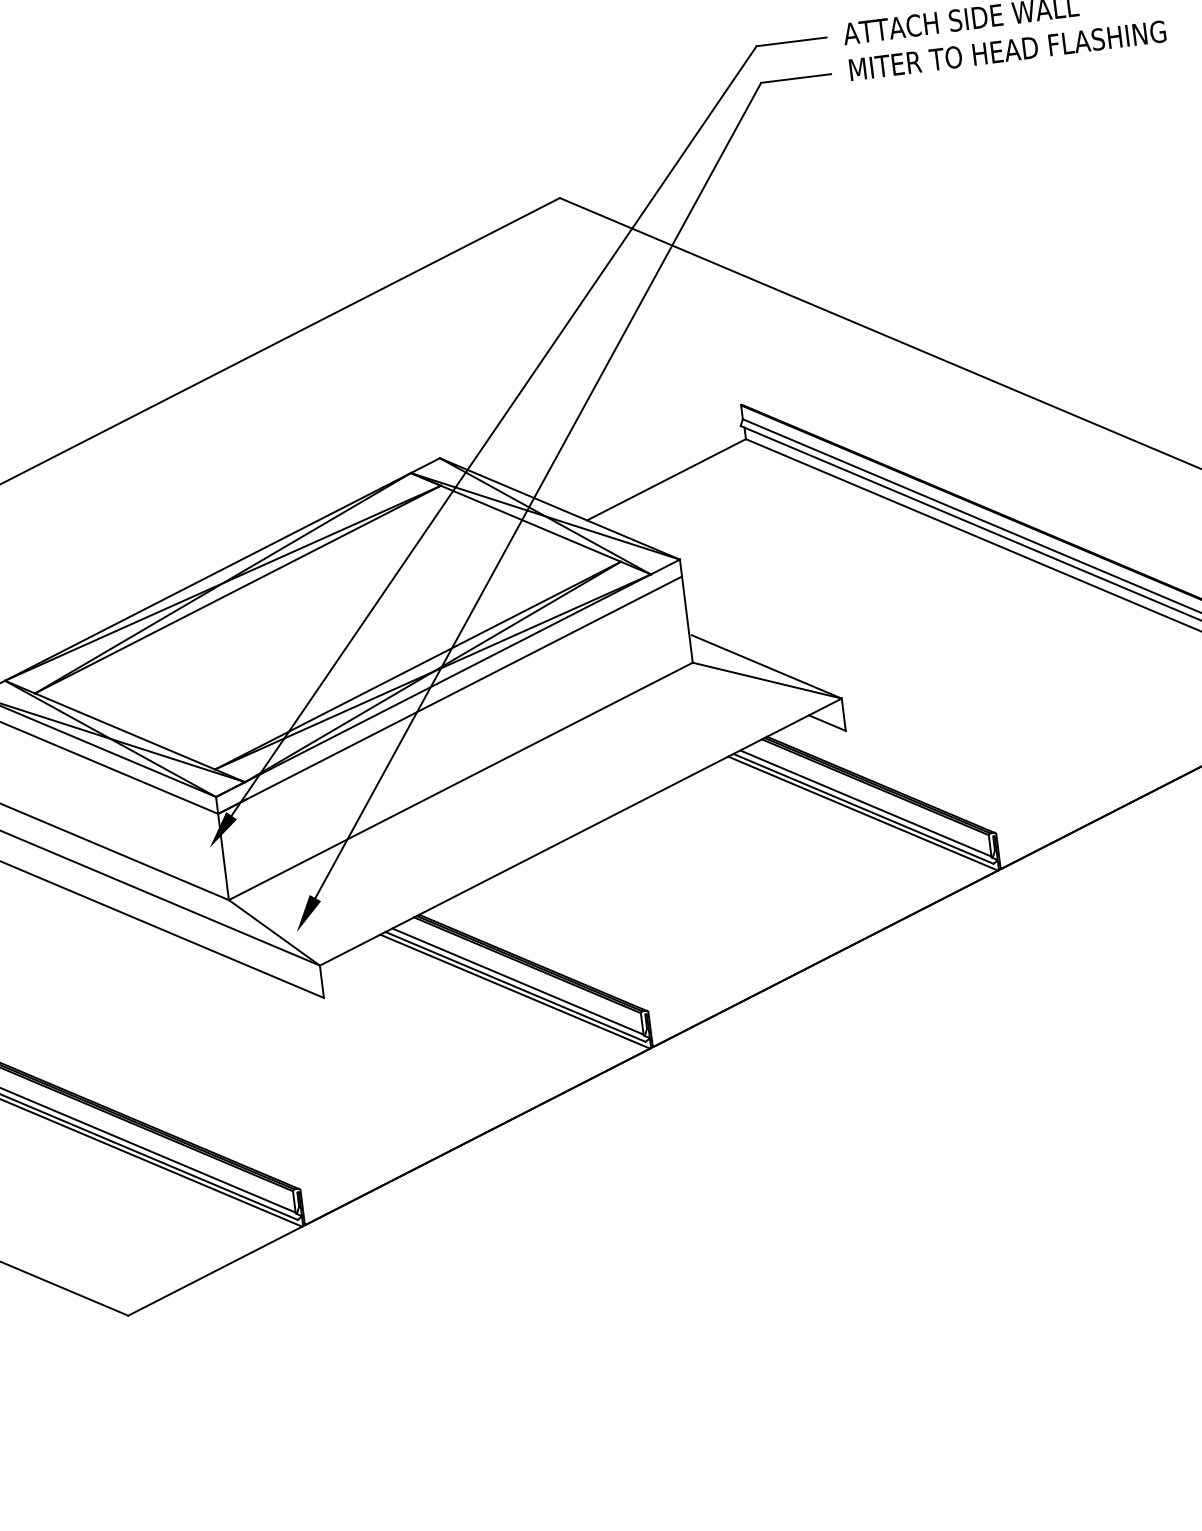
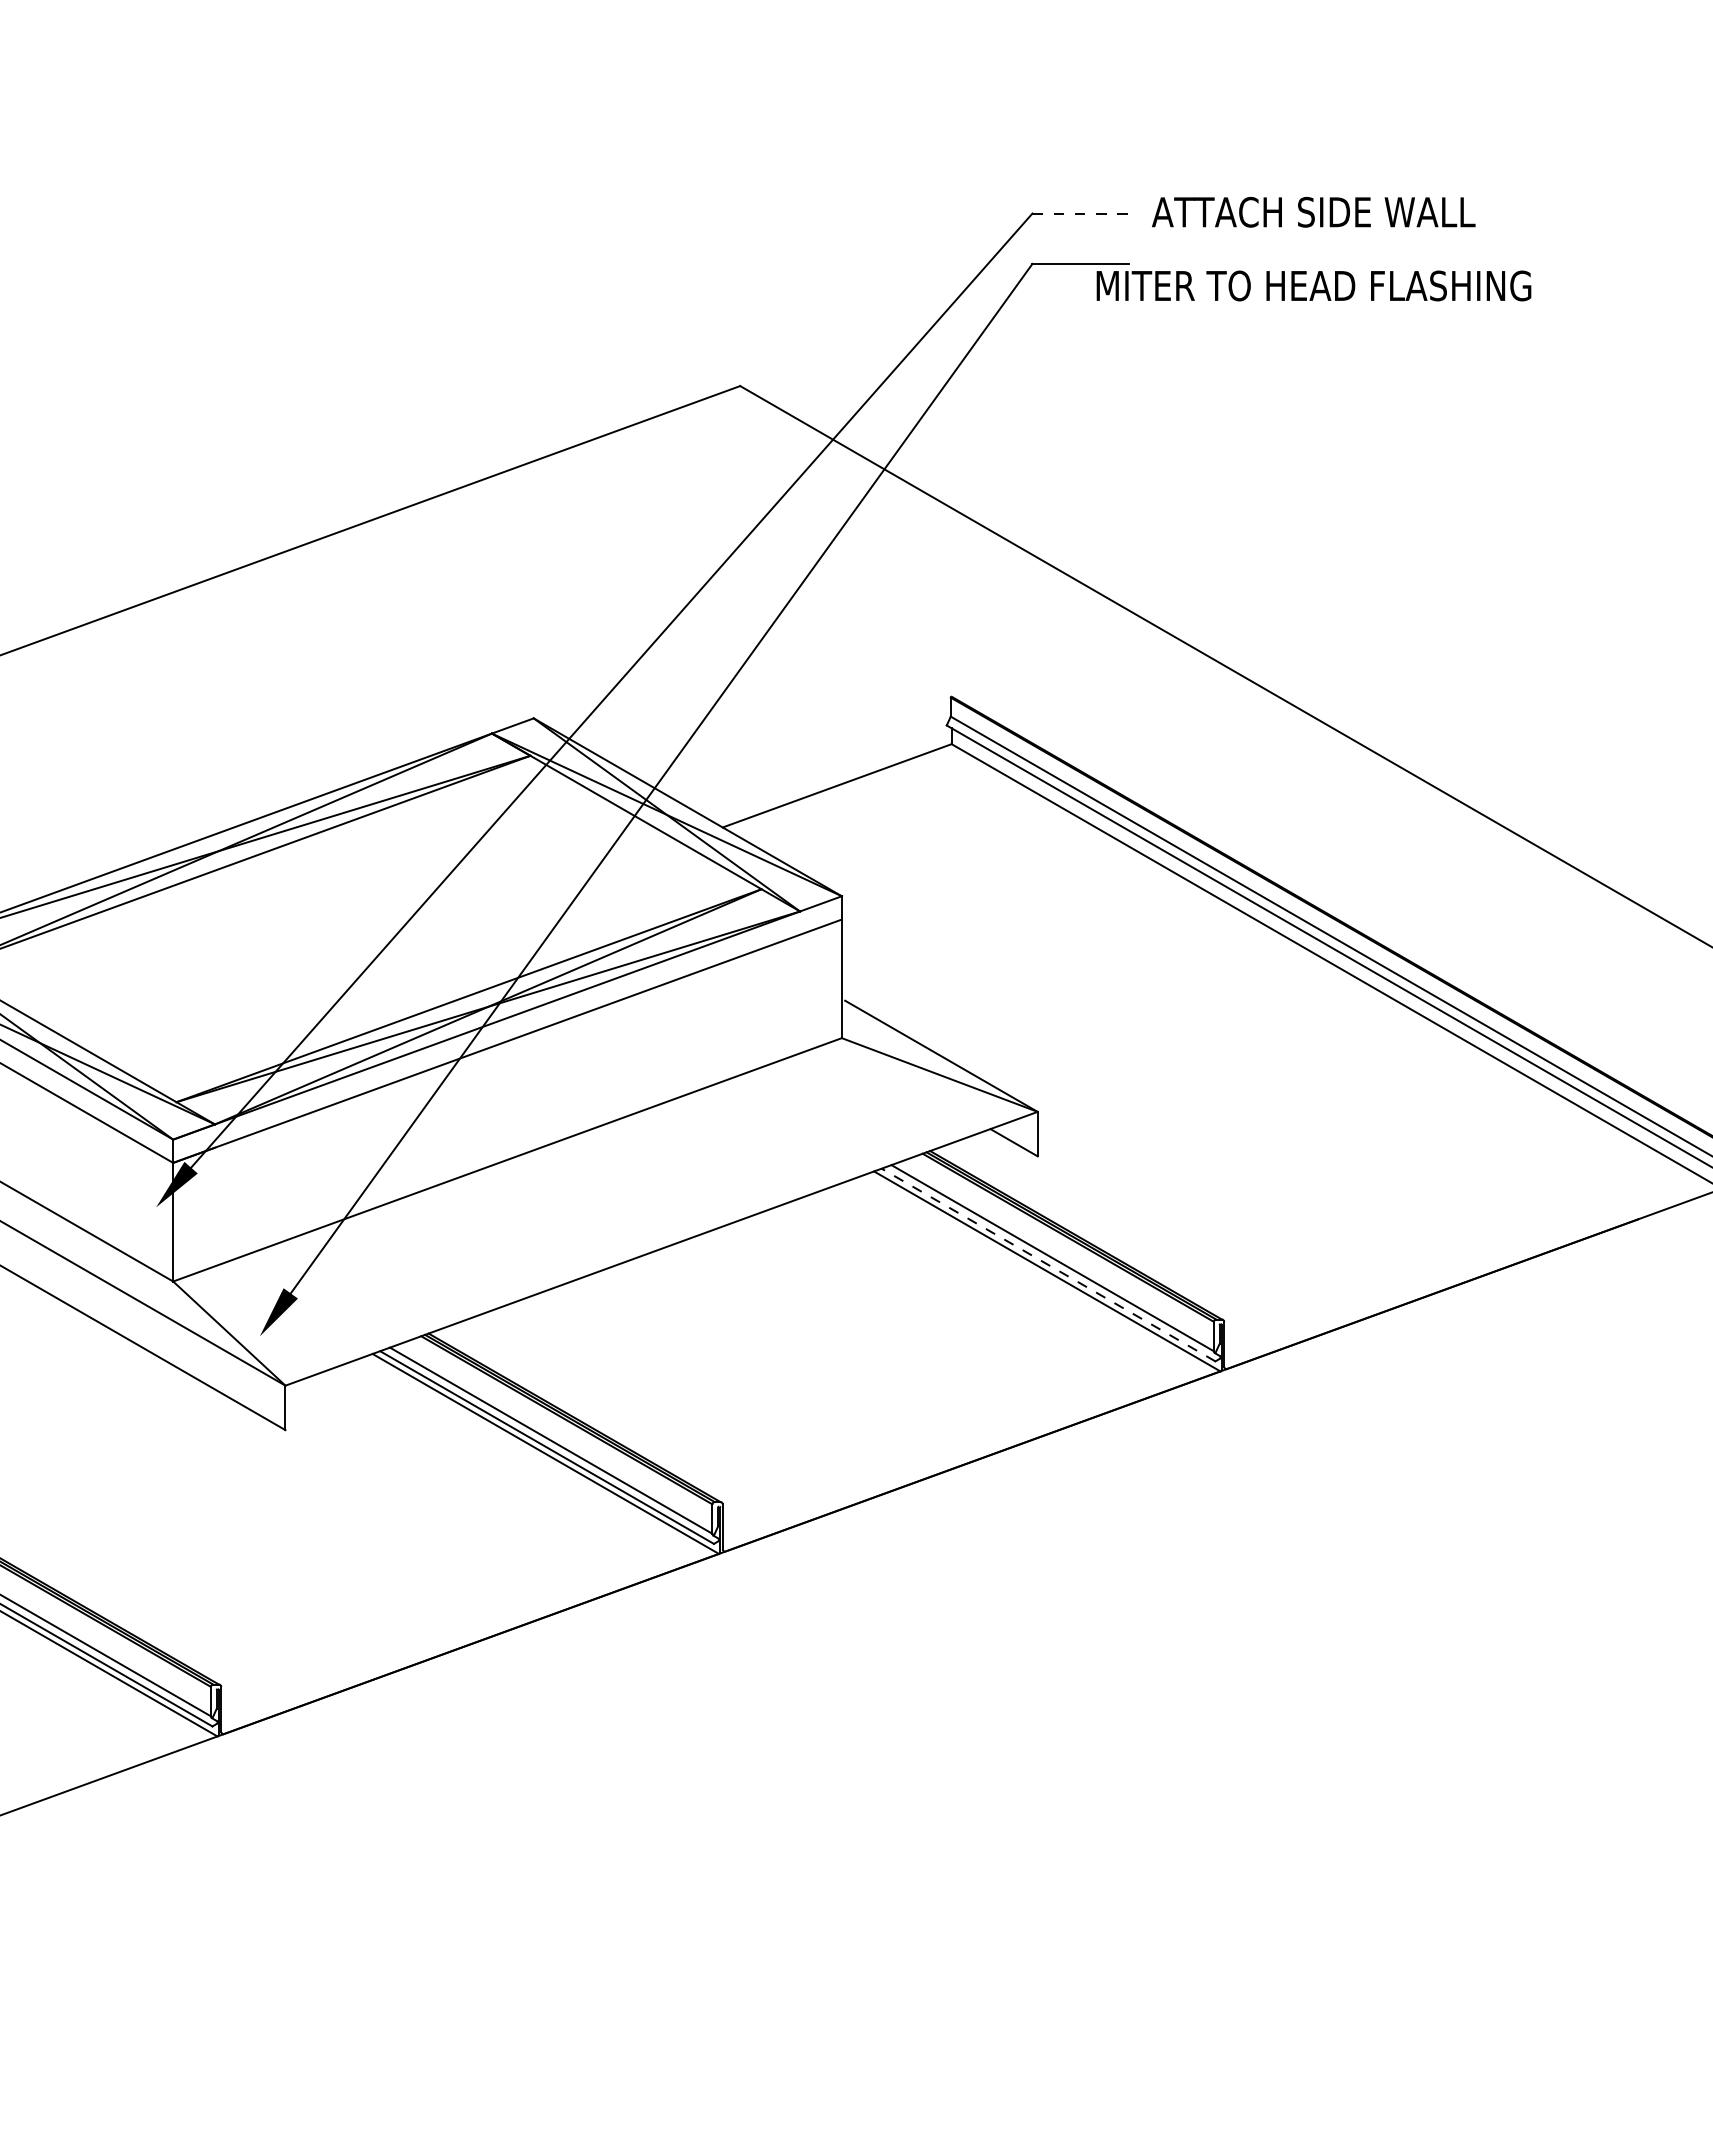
line: (792, 41) -> (1081, 213), solid -> dashed
text: (1007, 50) -> (1313, 285), moved
line: (863, 809) -> (1048, 1265), solid -> dashed

